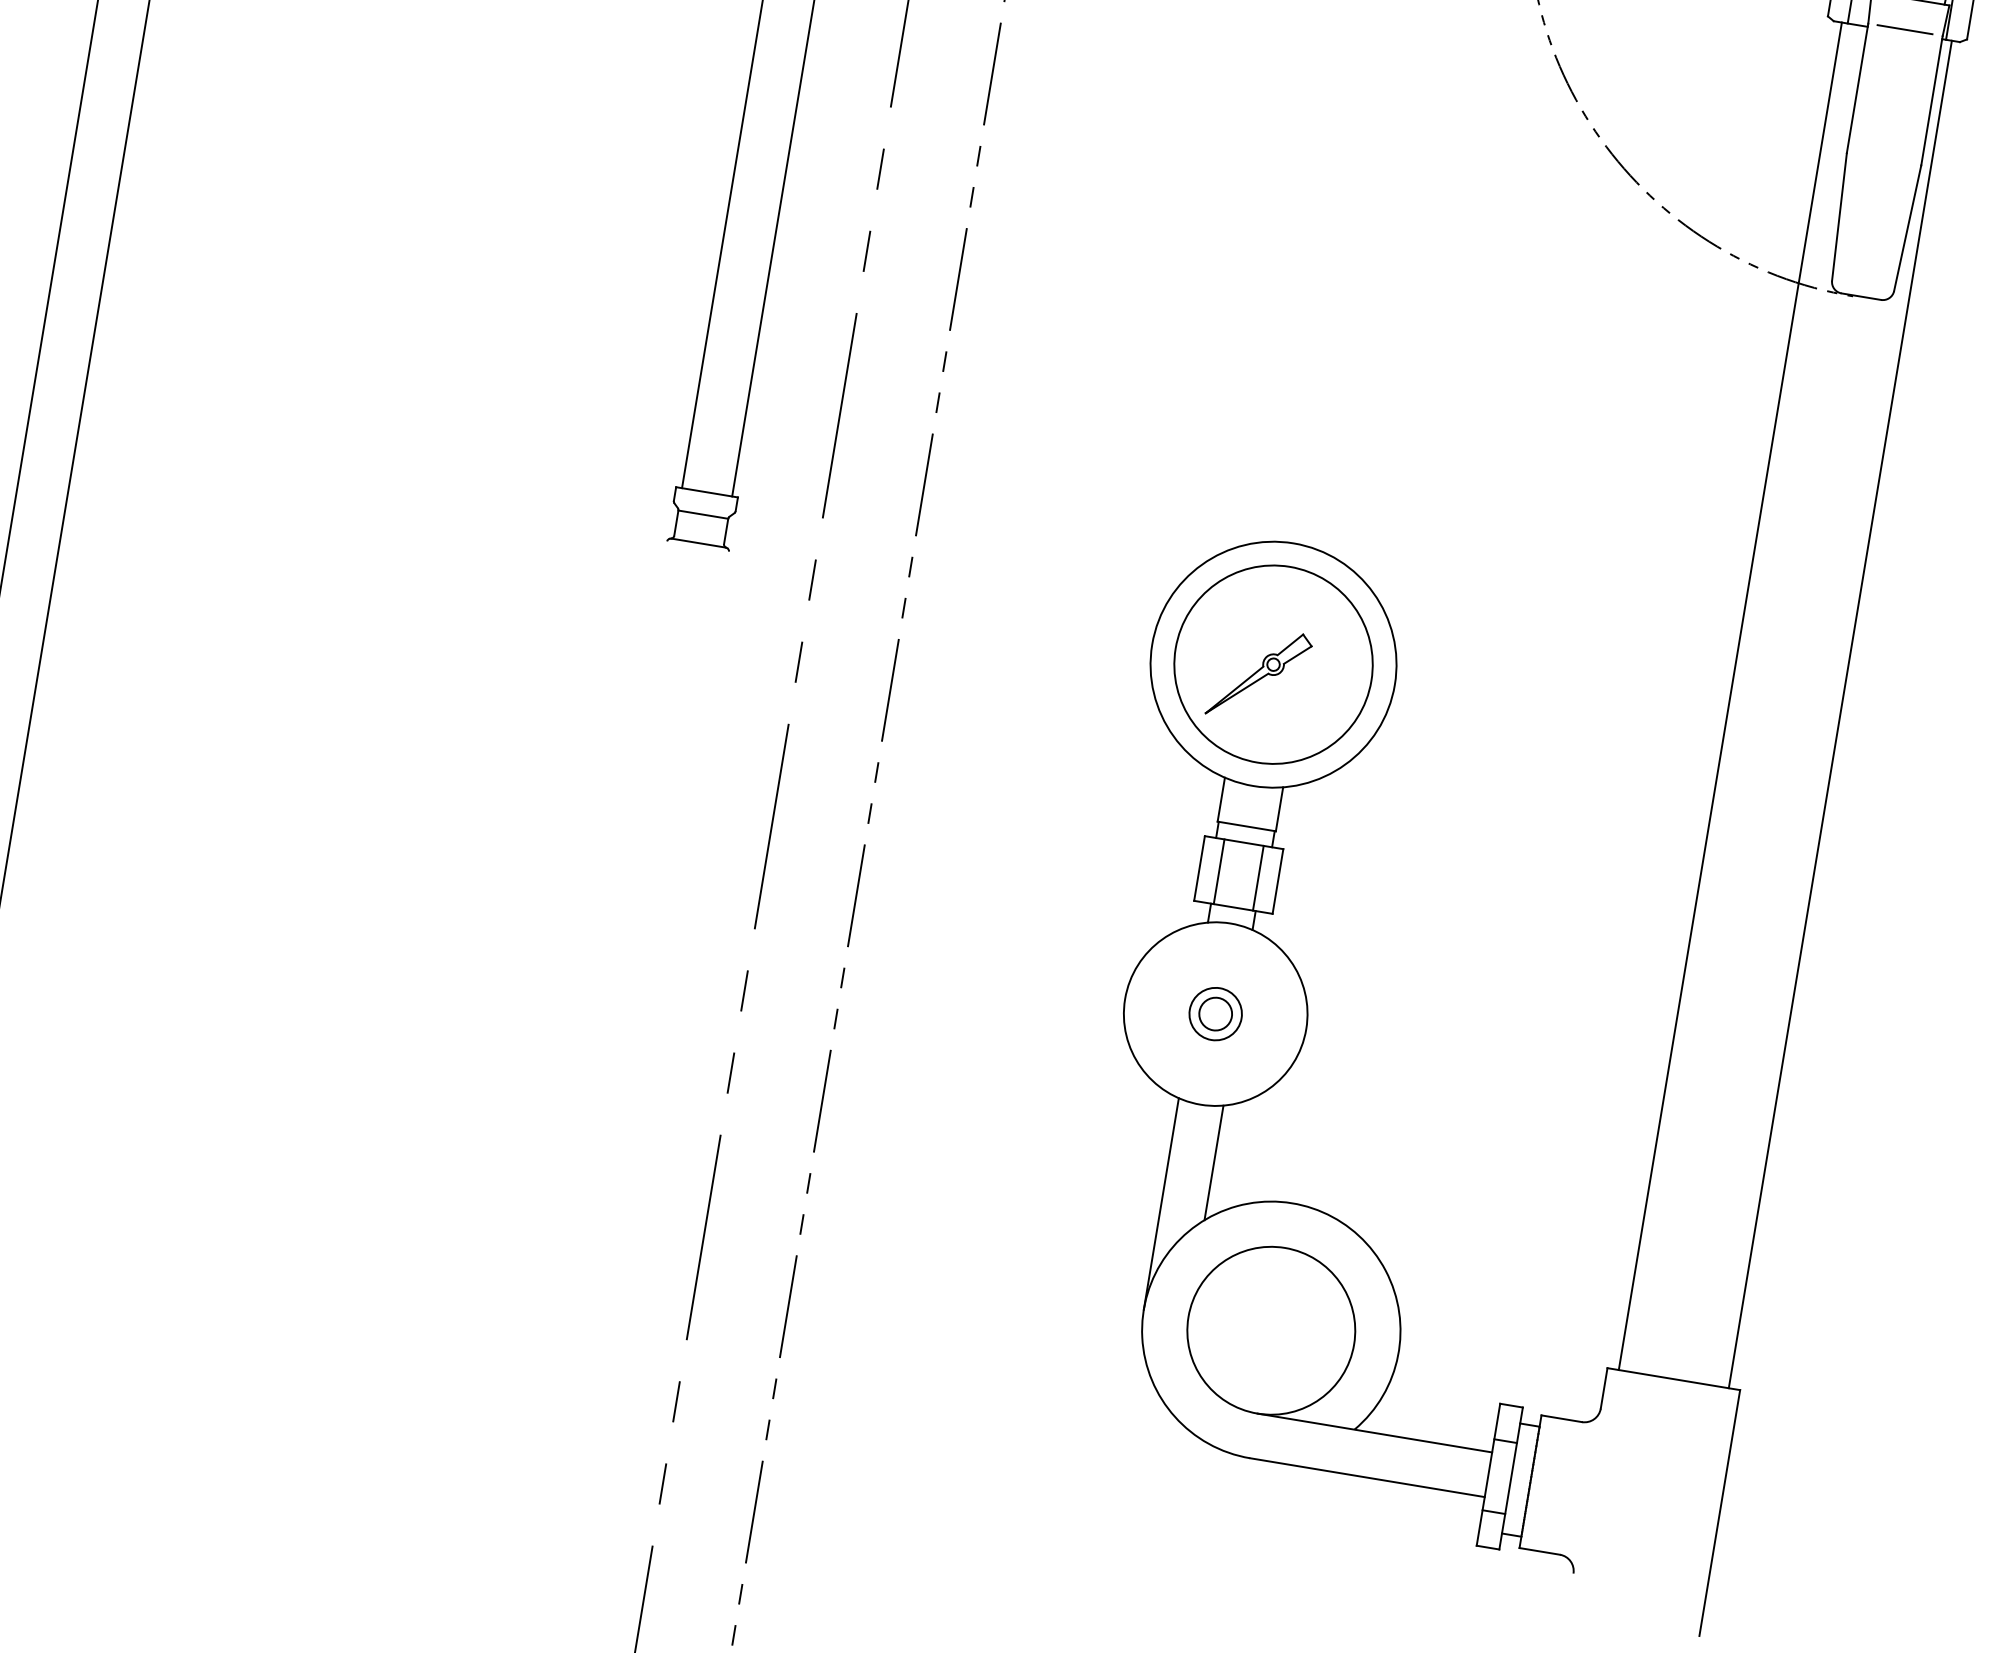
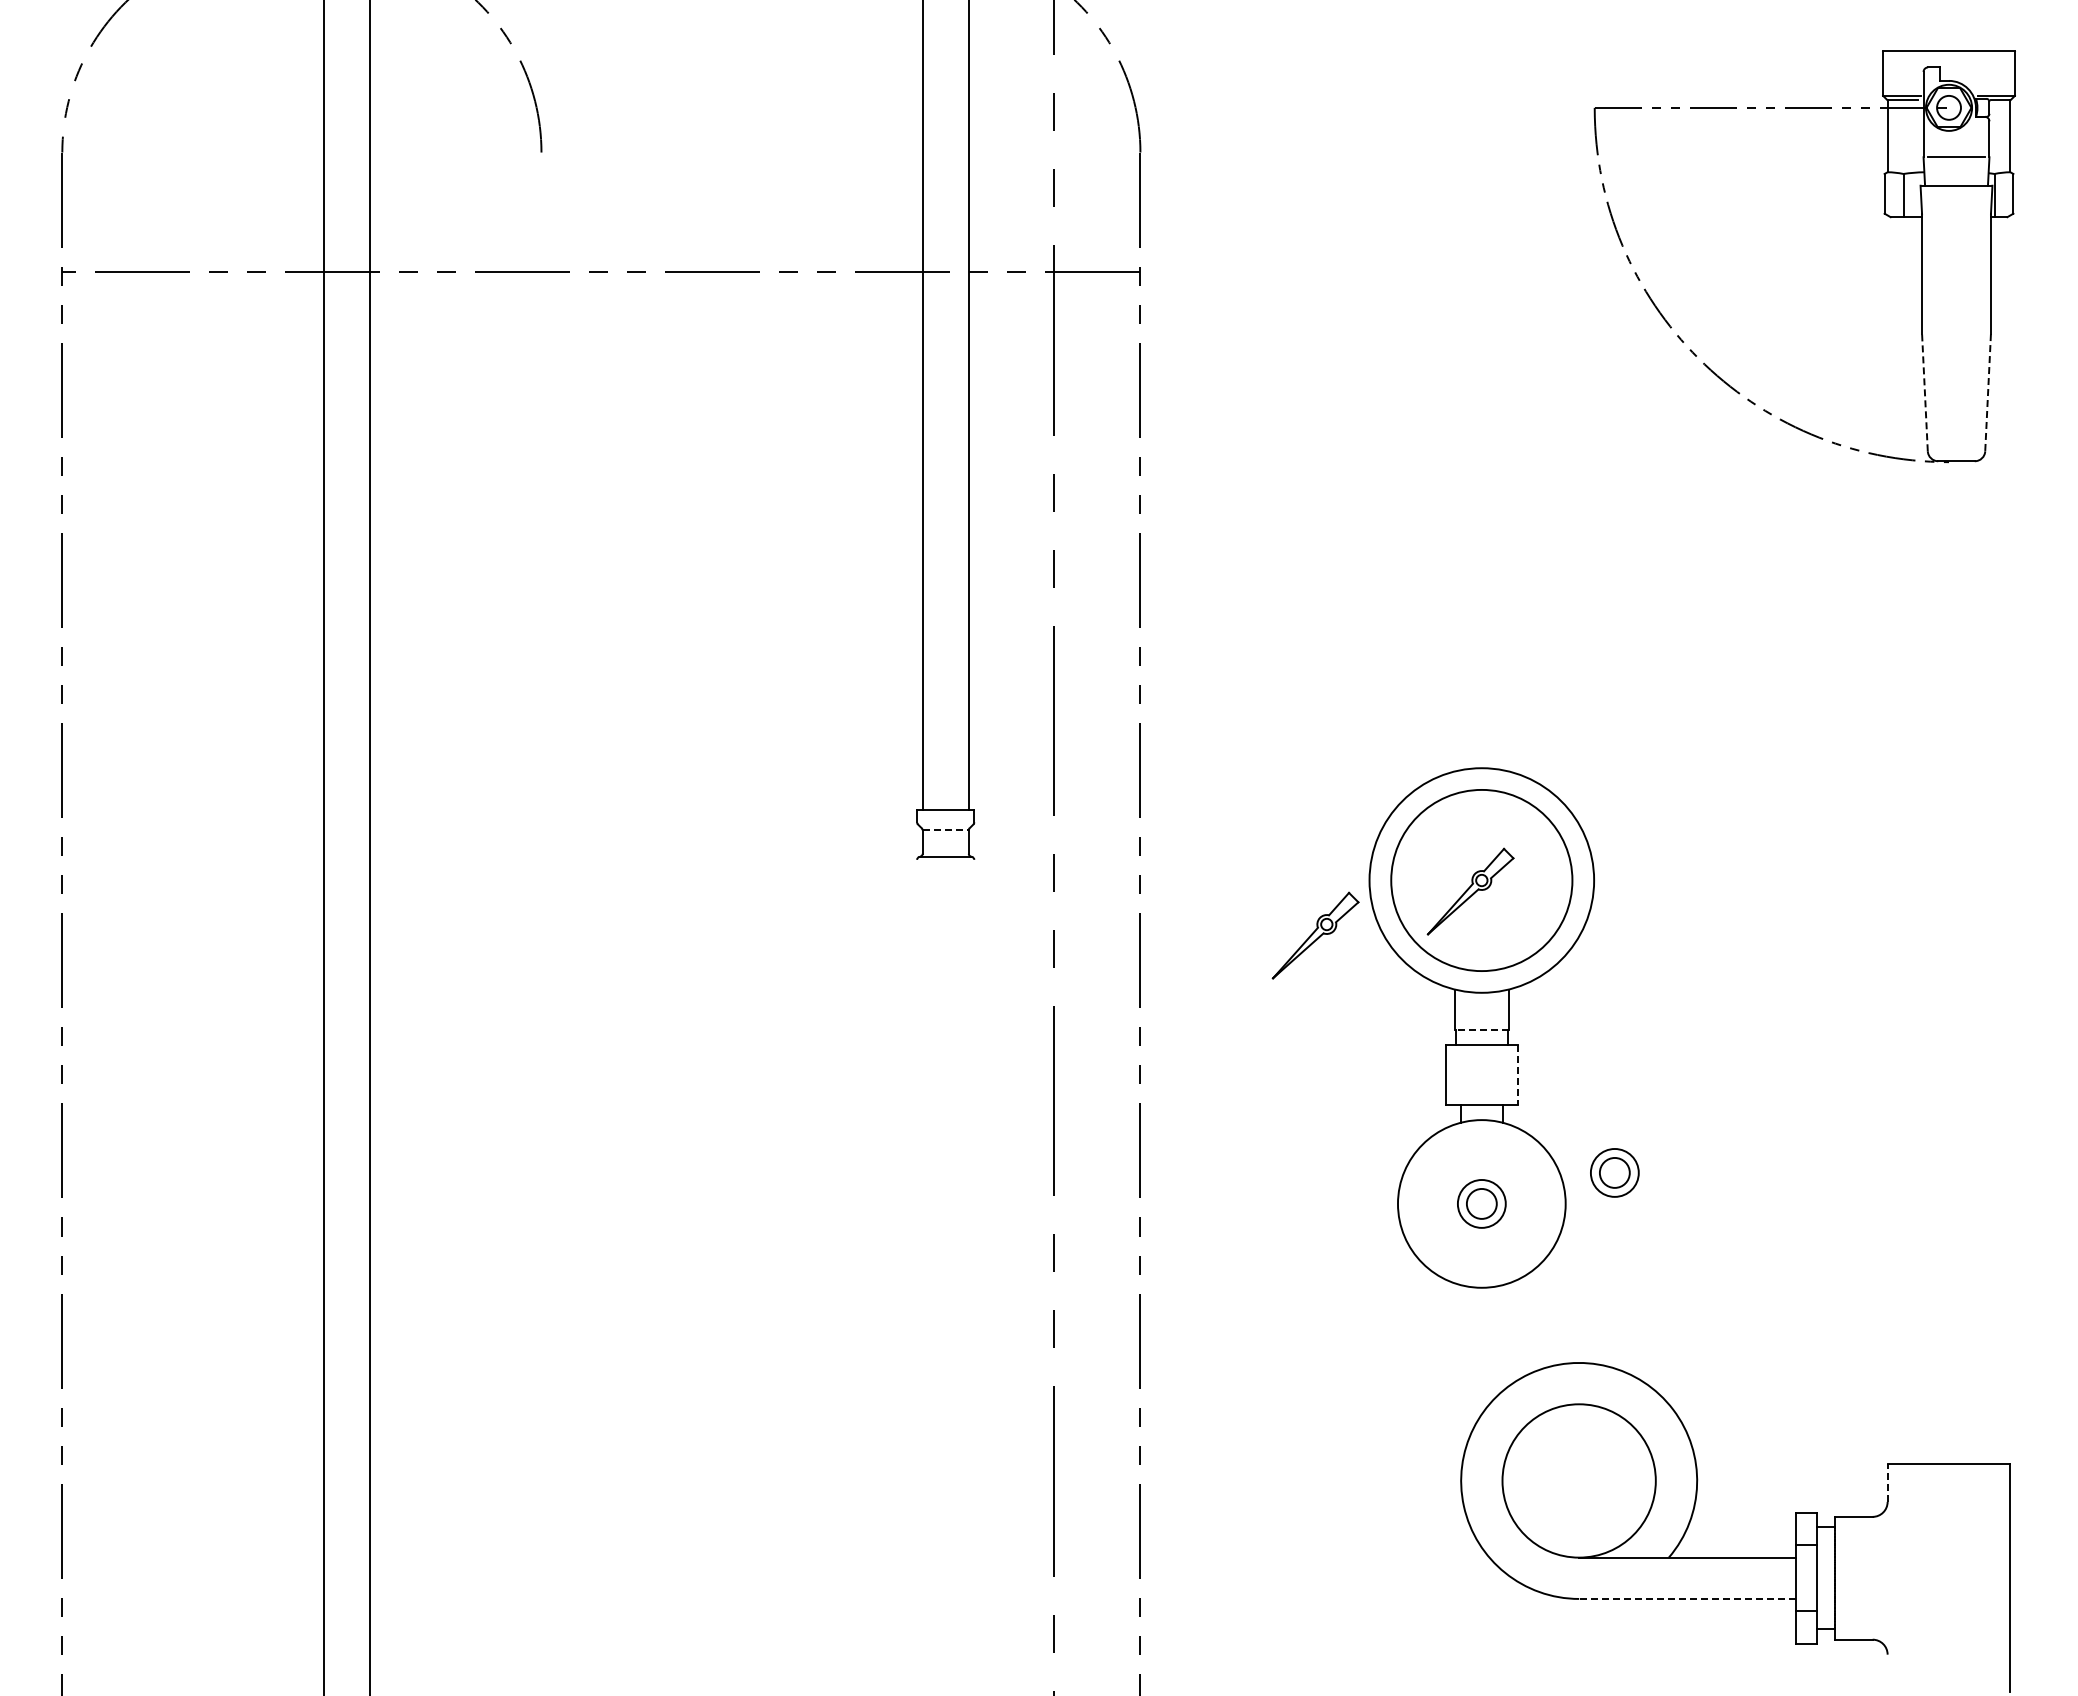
line: (1904, 28) -> (1955, 213), removed
line: (1839, 216) -> (1924, 392), solid -> dashed
line: (1908, 228) -> (1988, 392), solid -> dashed
line: (704, 514) -> (946, 830), solid -> dashed
part: (1084, 694) -> (1315, 935), added
line: (1730, 696) -> (1898, 840), removed
line: (1839, 714) -> (1999, 840), removed
line: (1246, 826) -> (1481, 1030), solid -> dashed
line: (1218, 872) -> (1463, 1075), removed
line: (1257, 878) -> (1499, 1075), removed
line: (1278, 881) -> (1518, 1075), solid -> dashed
part: (1364, 1003) -> (1614, 1172), added
line: (1213, 1163) -> (1502, 1338), removed
line: (1161, 1203) -> (1461, 1382), removed
line: (1603, 1388) -> (1887, 1483), solid -> dashed
line: (1367, 1477) -> (1687, 1598), solid -> dashed

